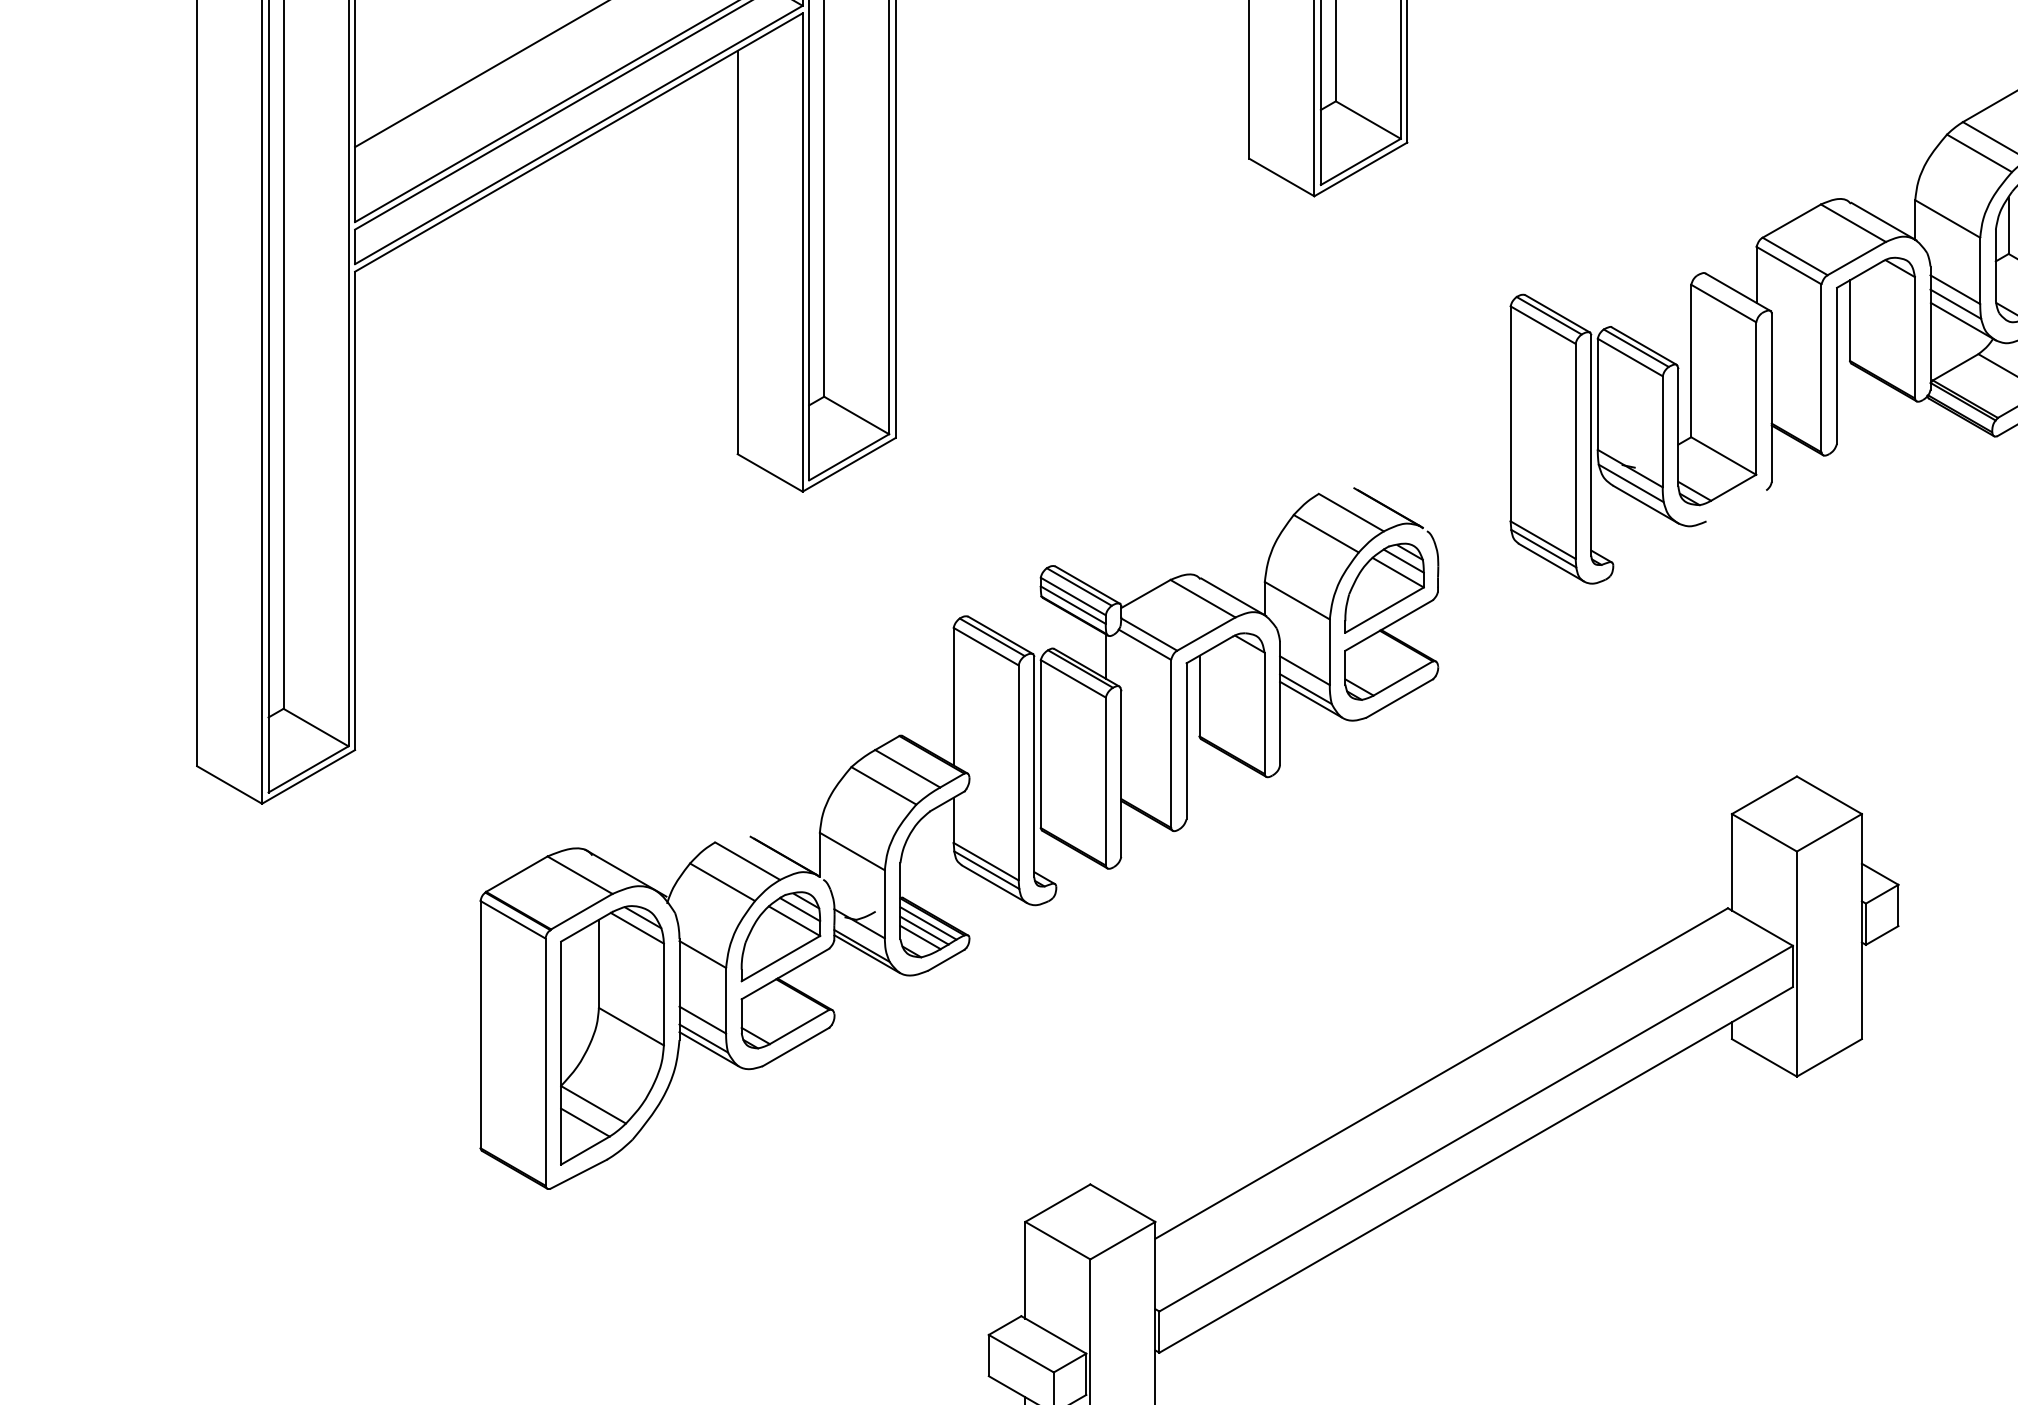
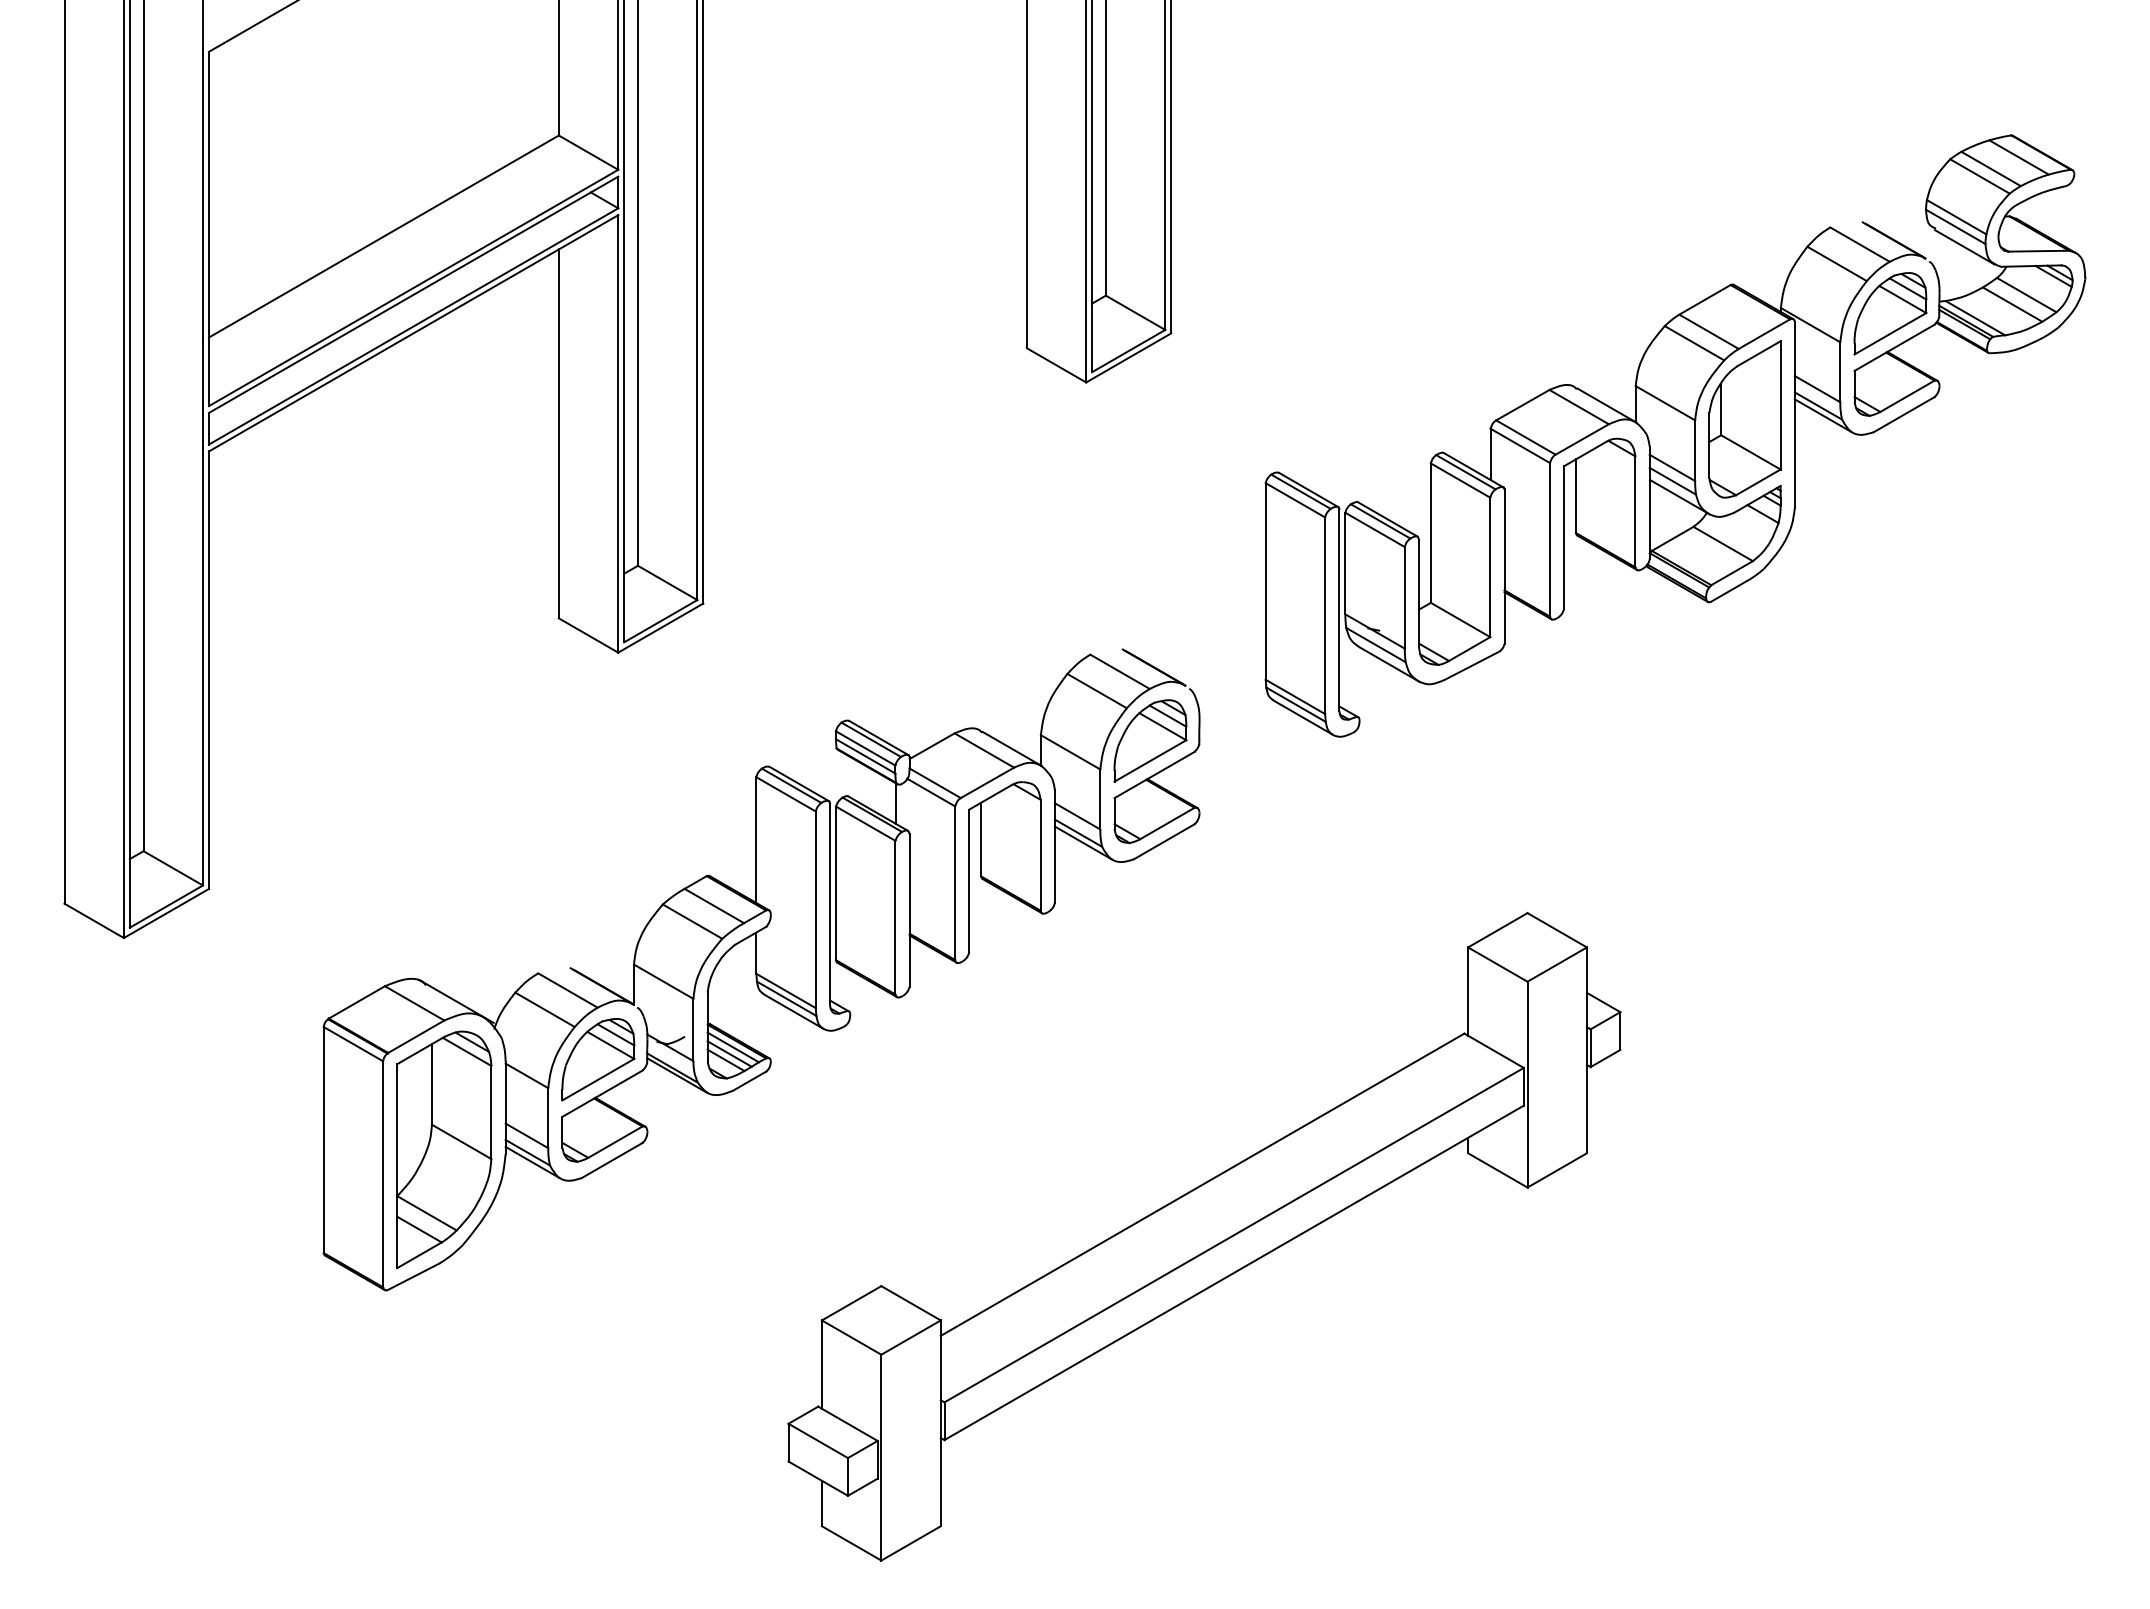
line: (1729, 294) -> (1465, 472), added
line: (1735, 505) -> (1471, 665), added

